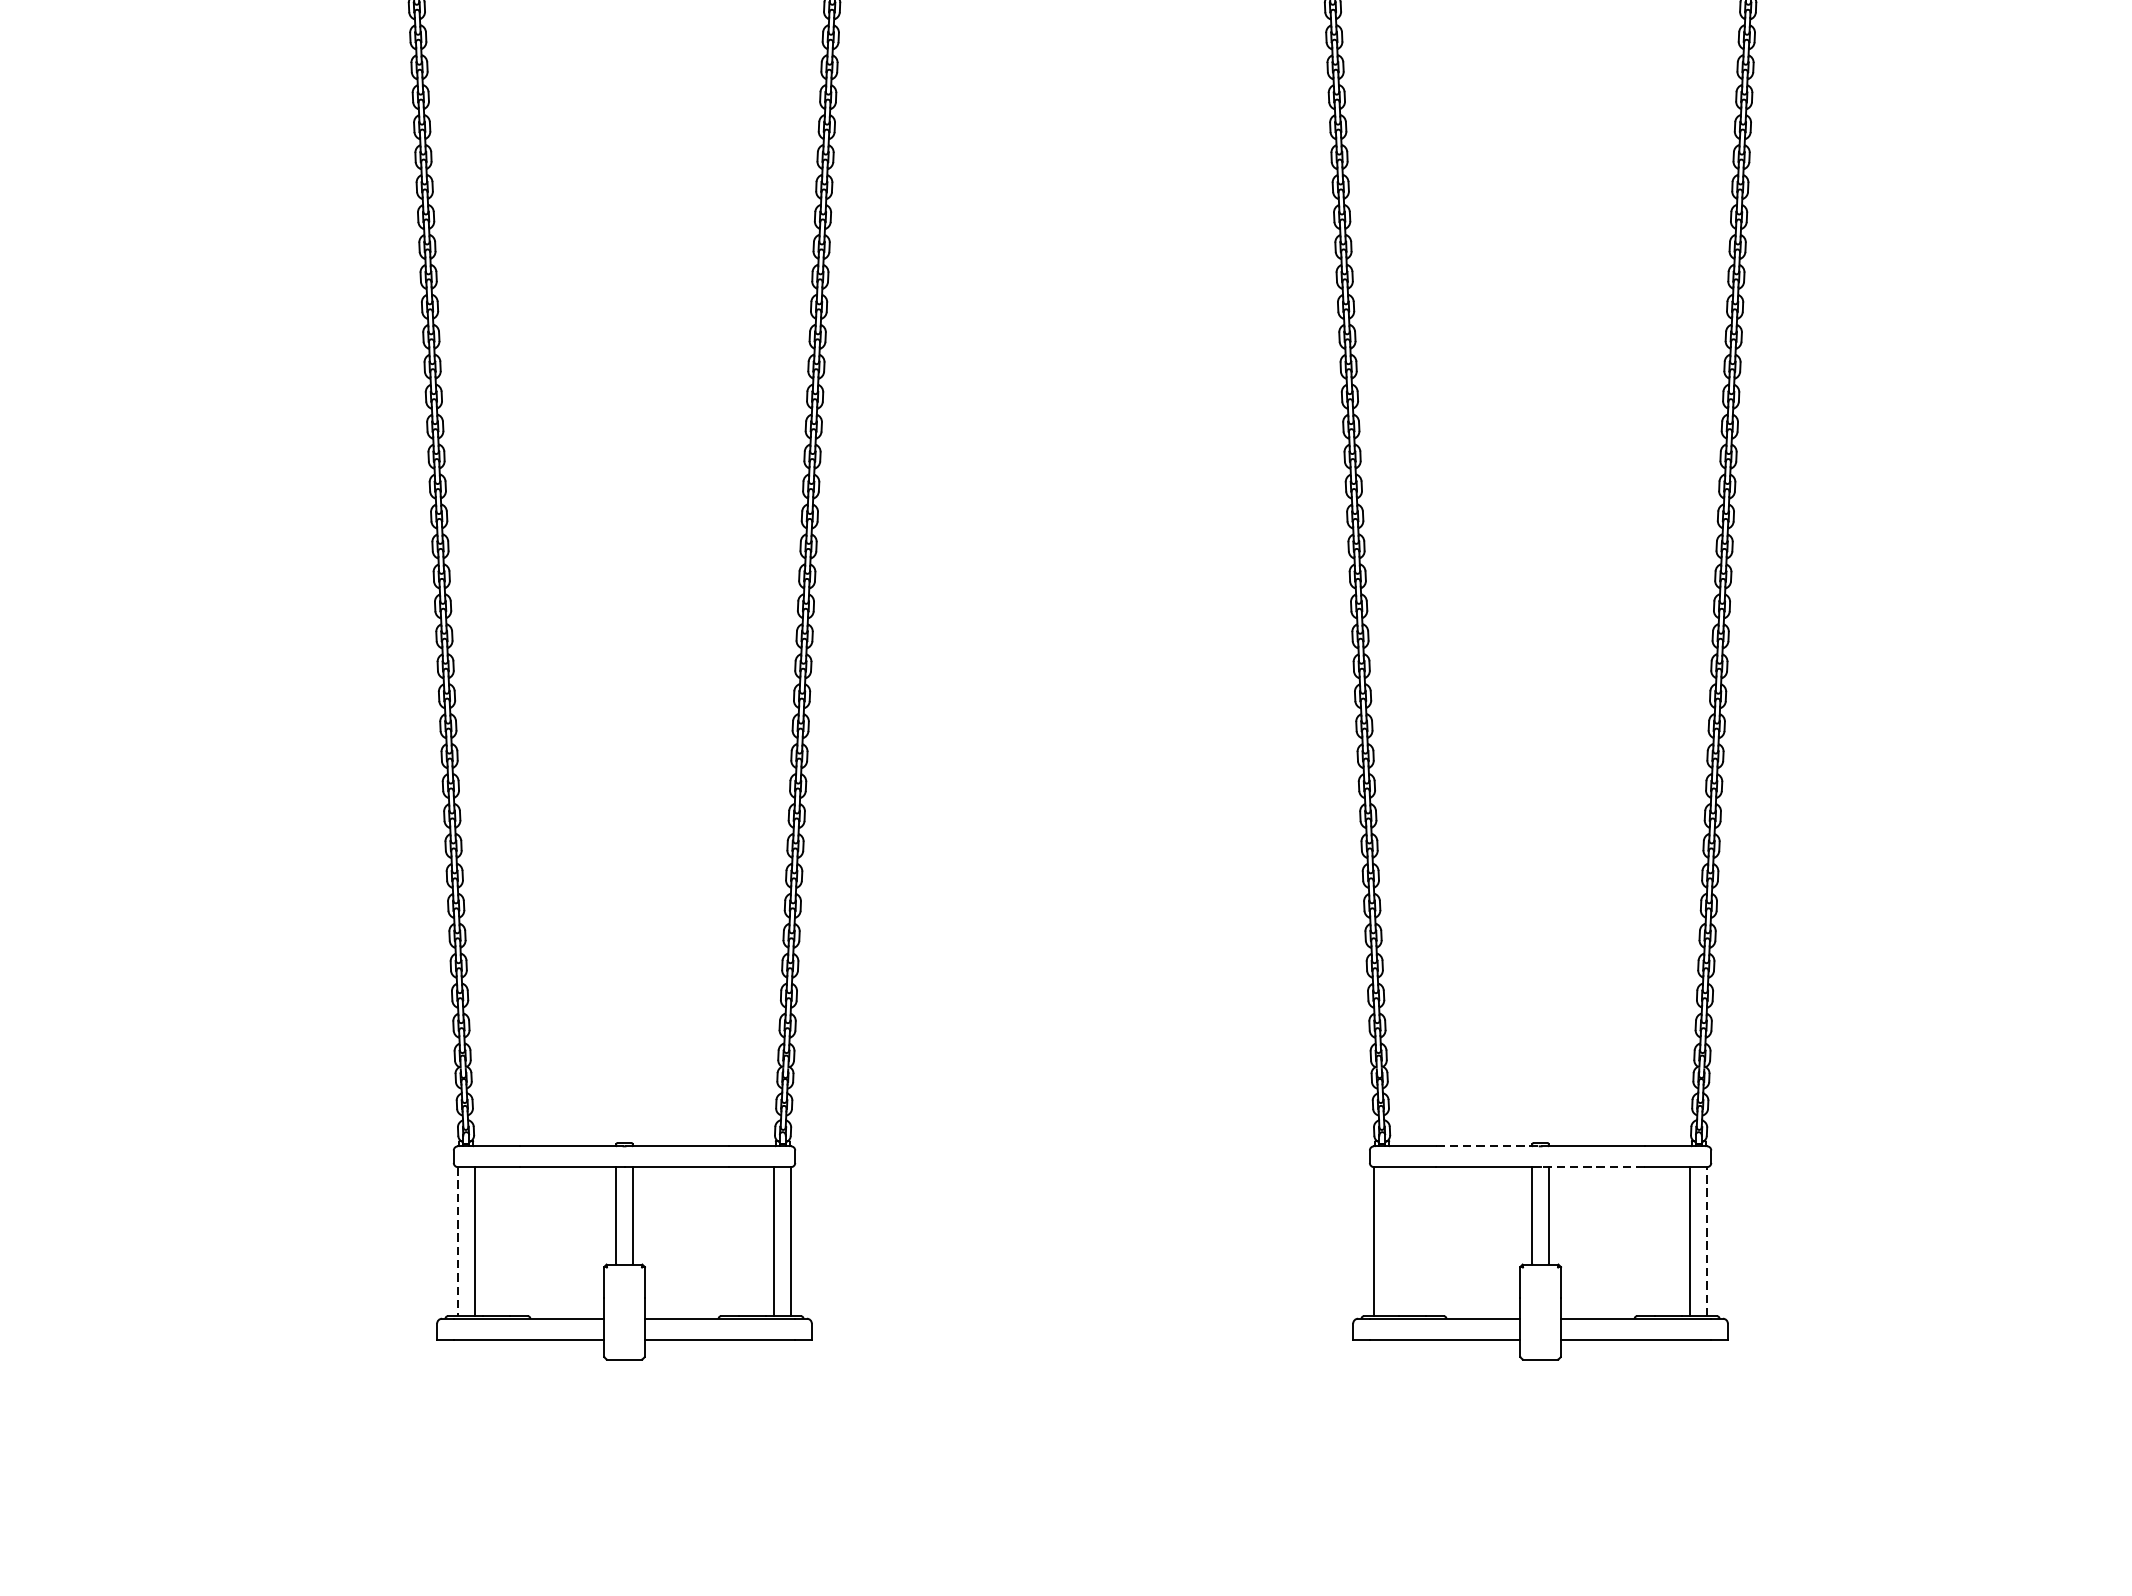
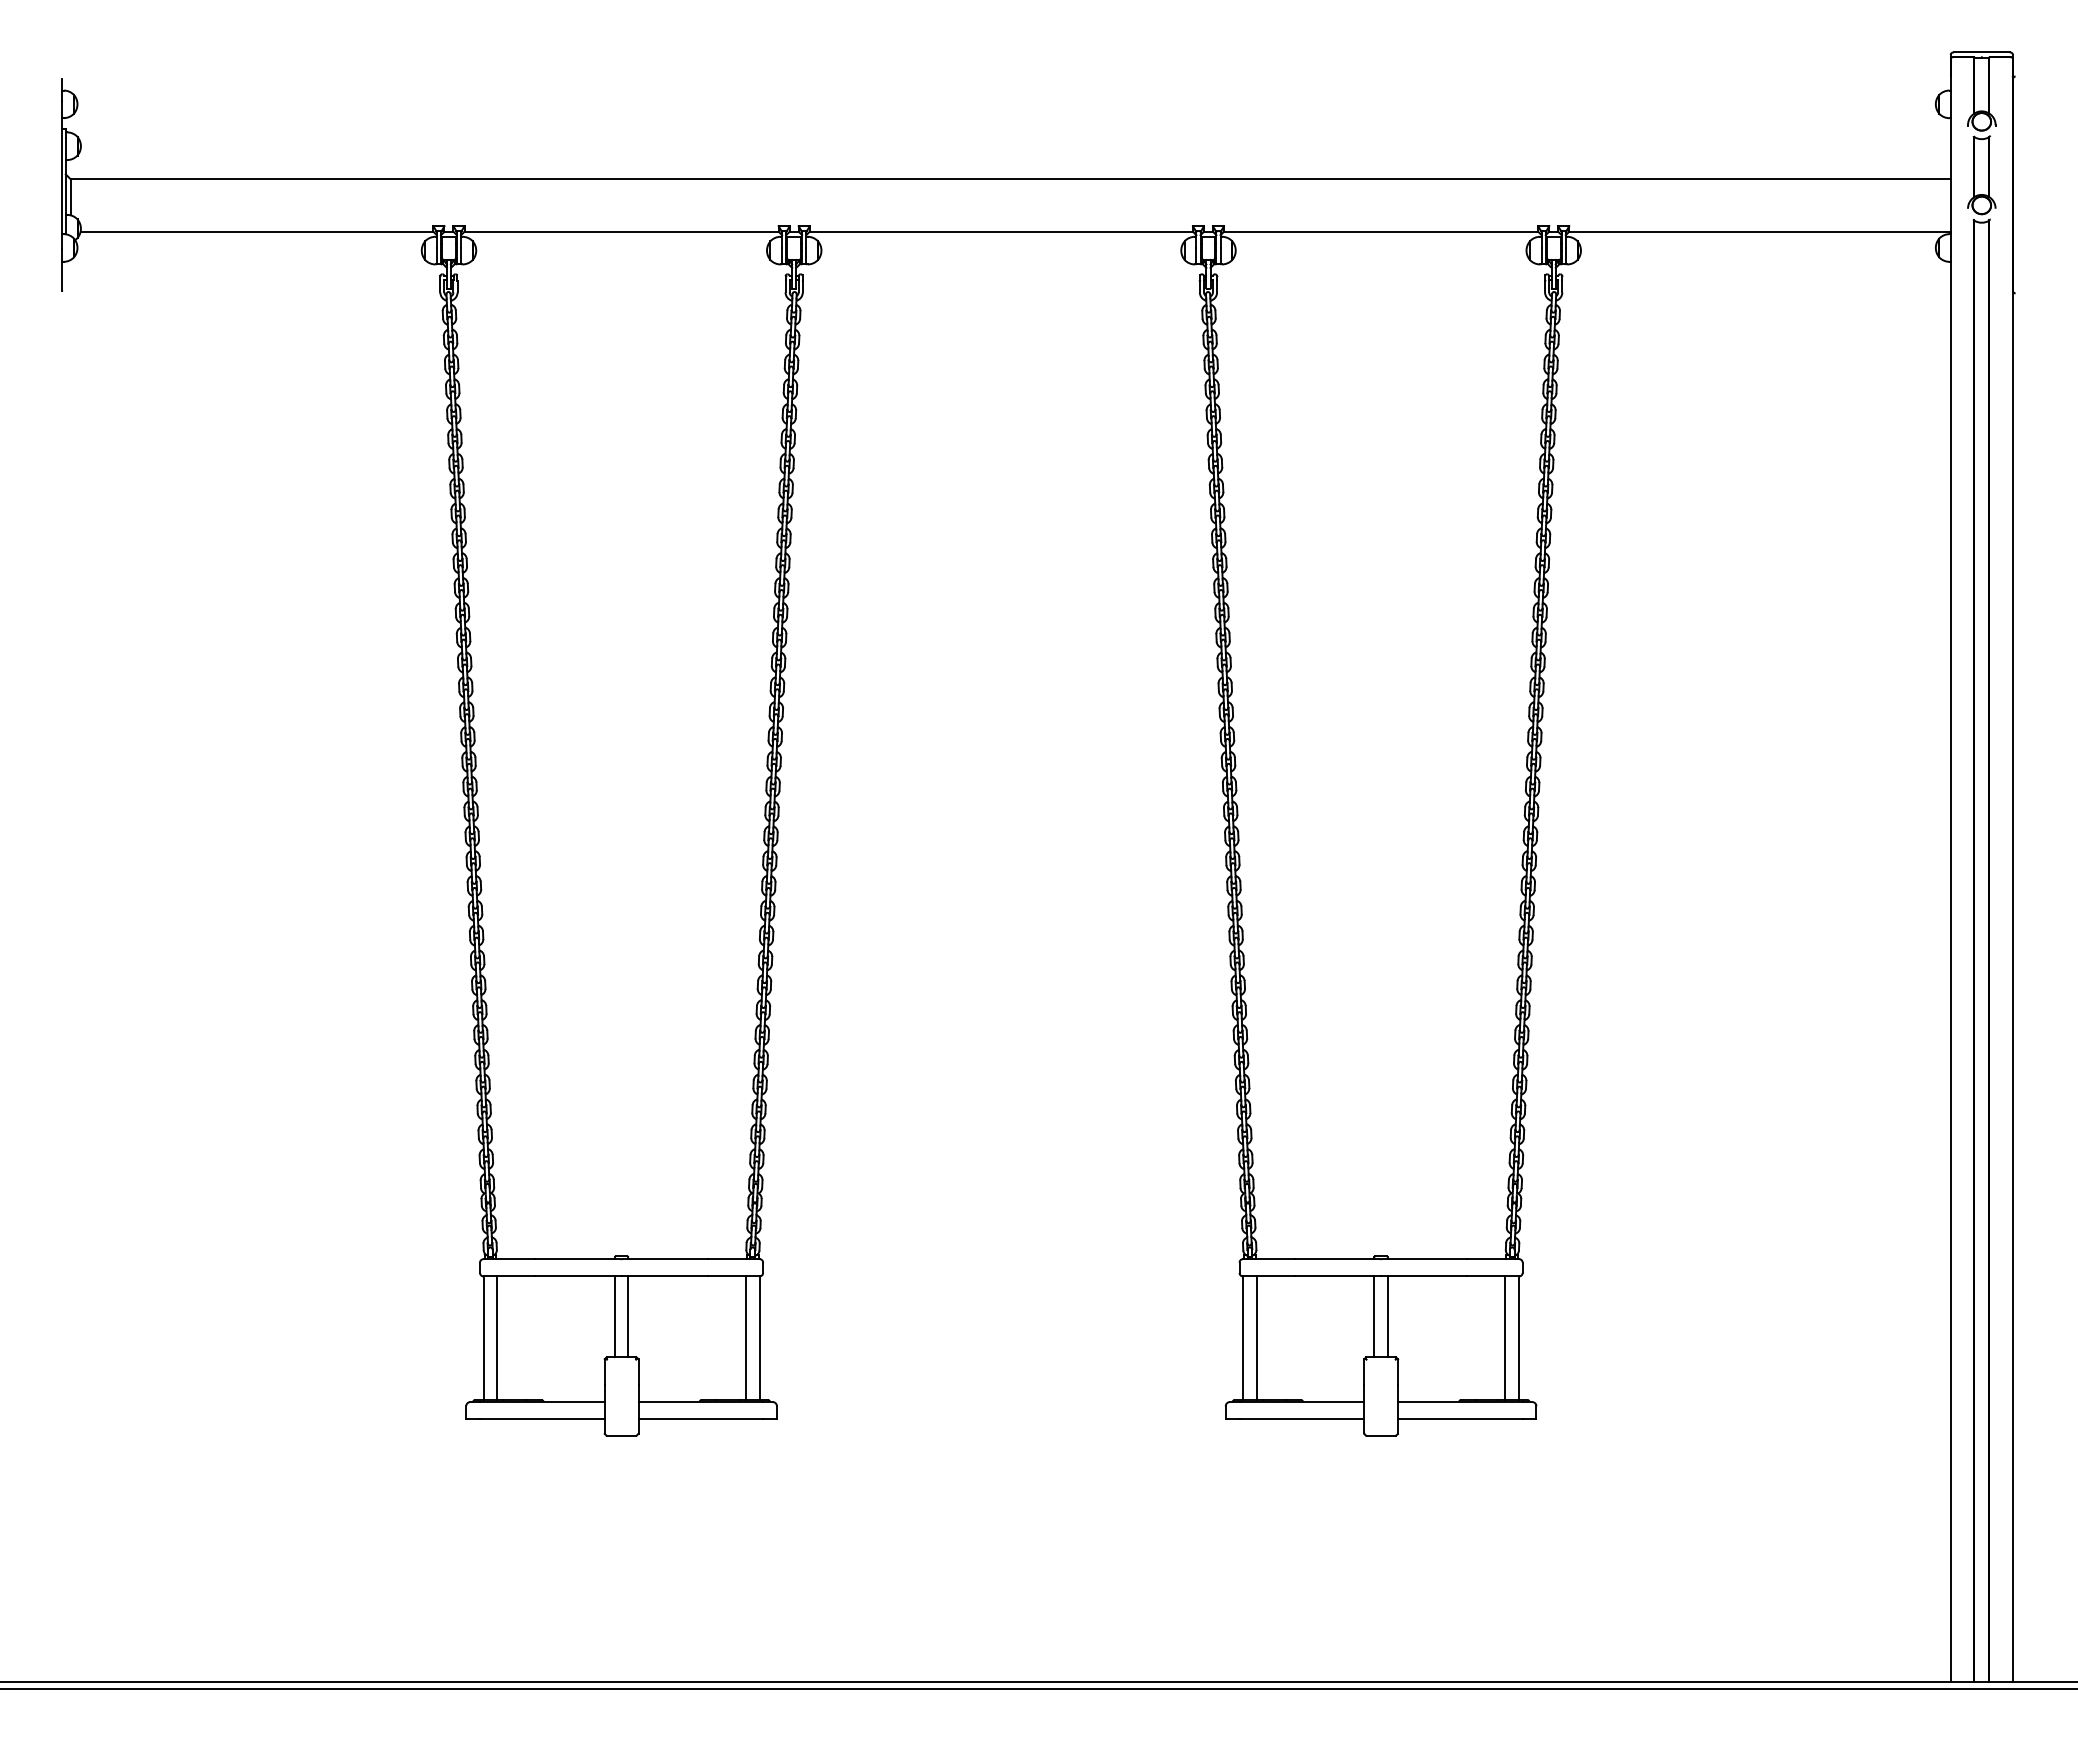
line: (1487, 1146) -> (1337, 1259), dashed -> solid
line: (1591, 1167) -> (1423, 1276), dashed -> solid
line: (457, 1242) -> (483, 1338), dashed -> solid
line: (1390, 1242) -> (1256, 1338), added
line: (1707, 1242) -> (1519, 1338), dashed -> solid

